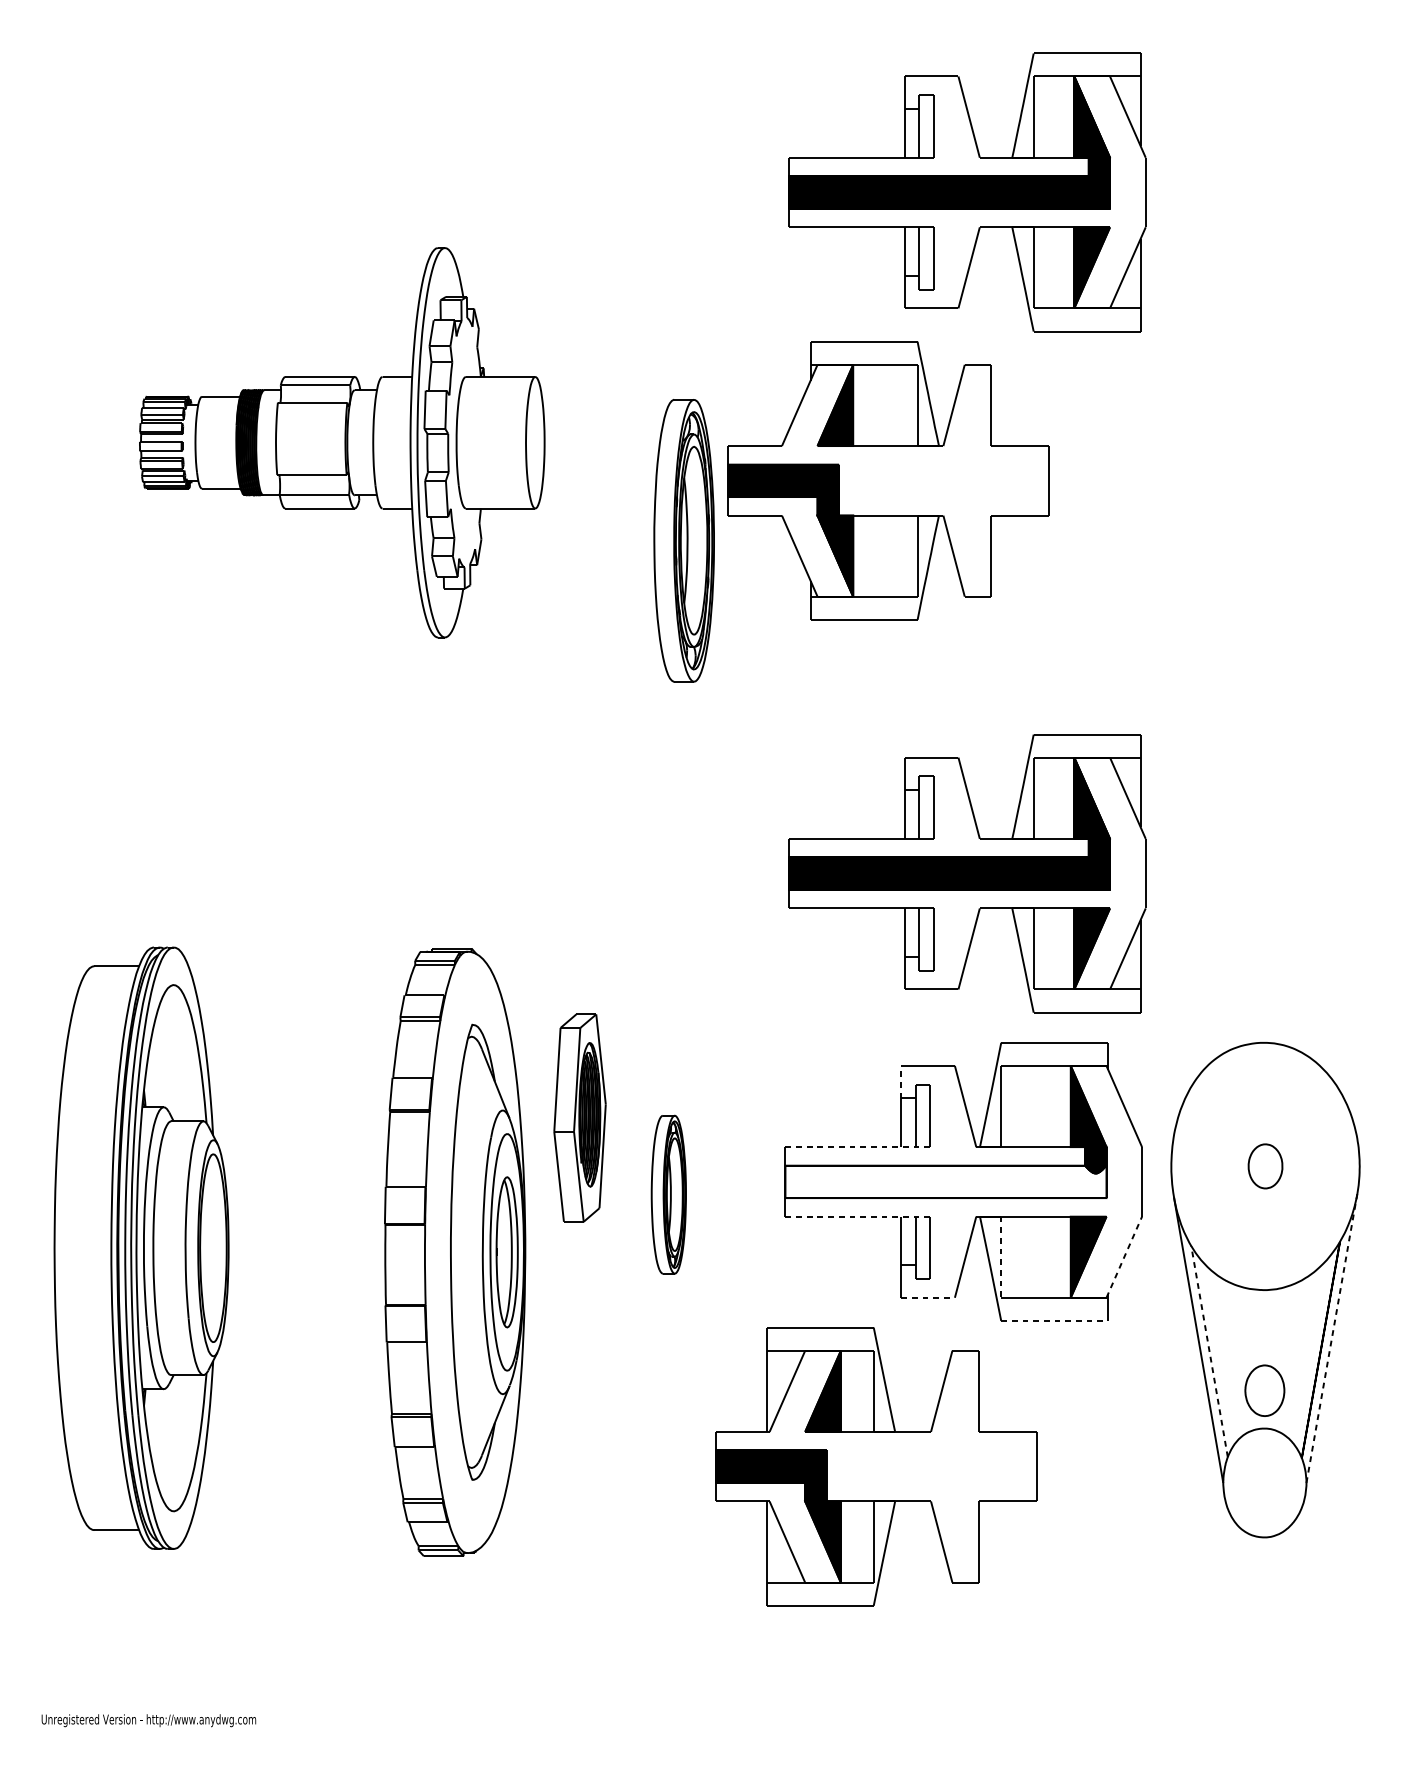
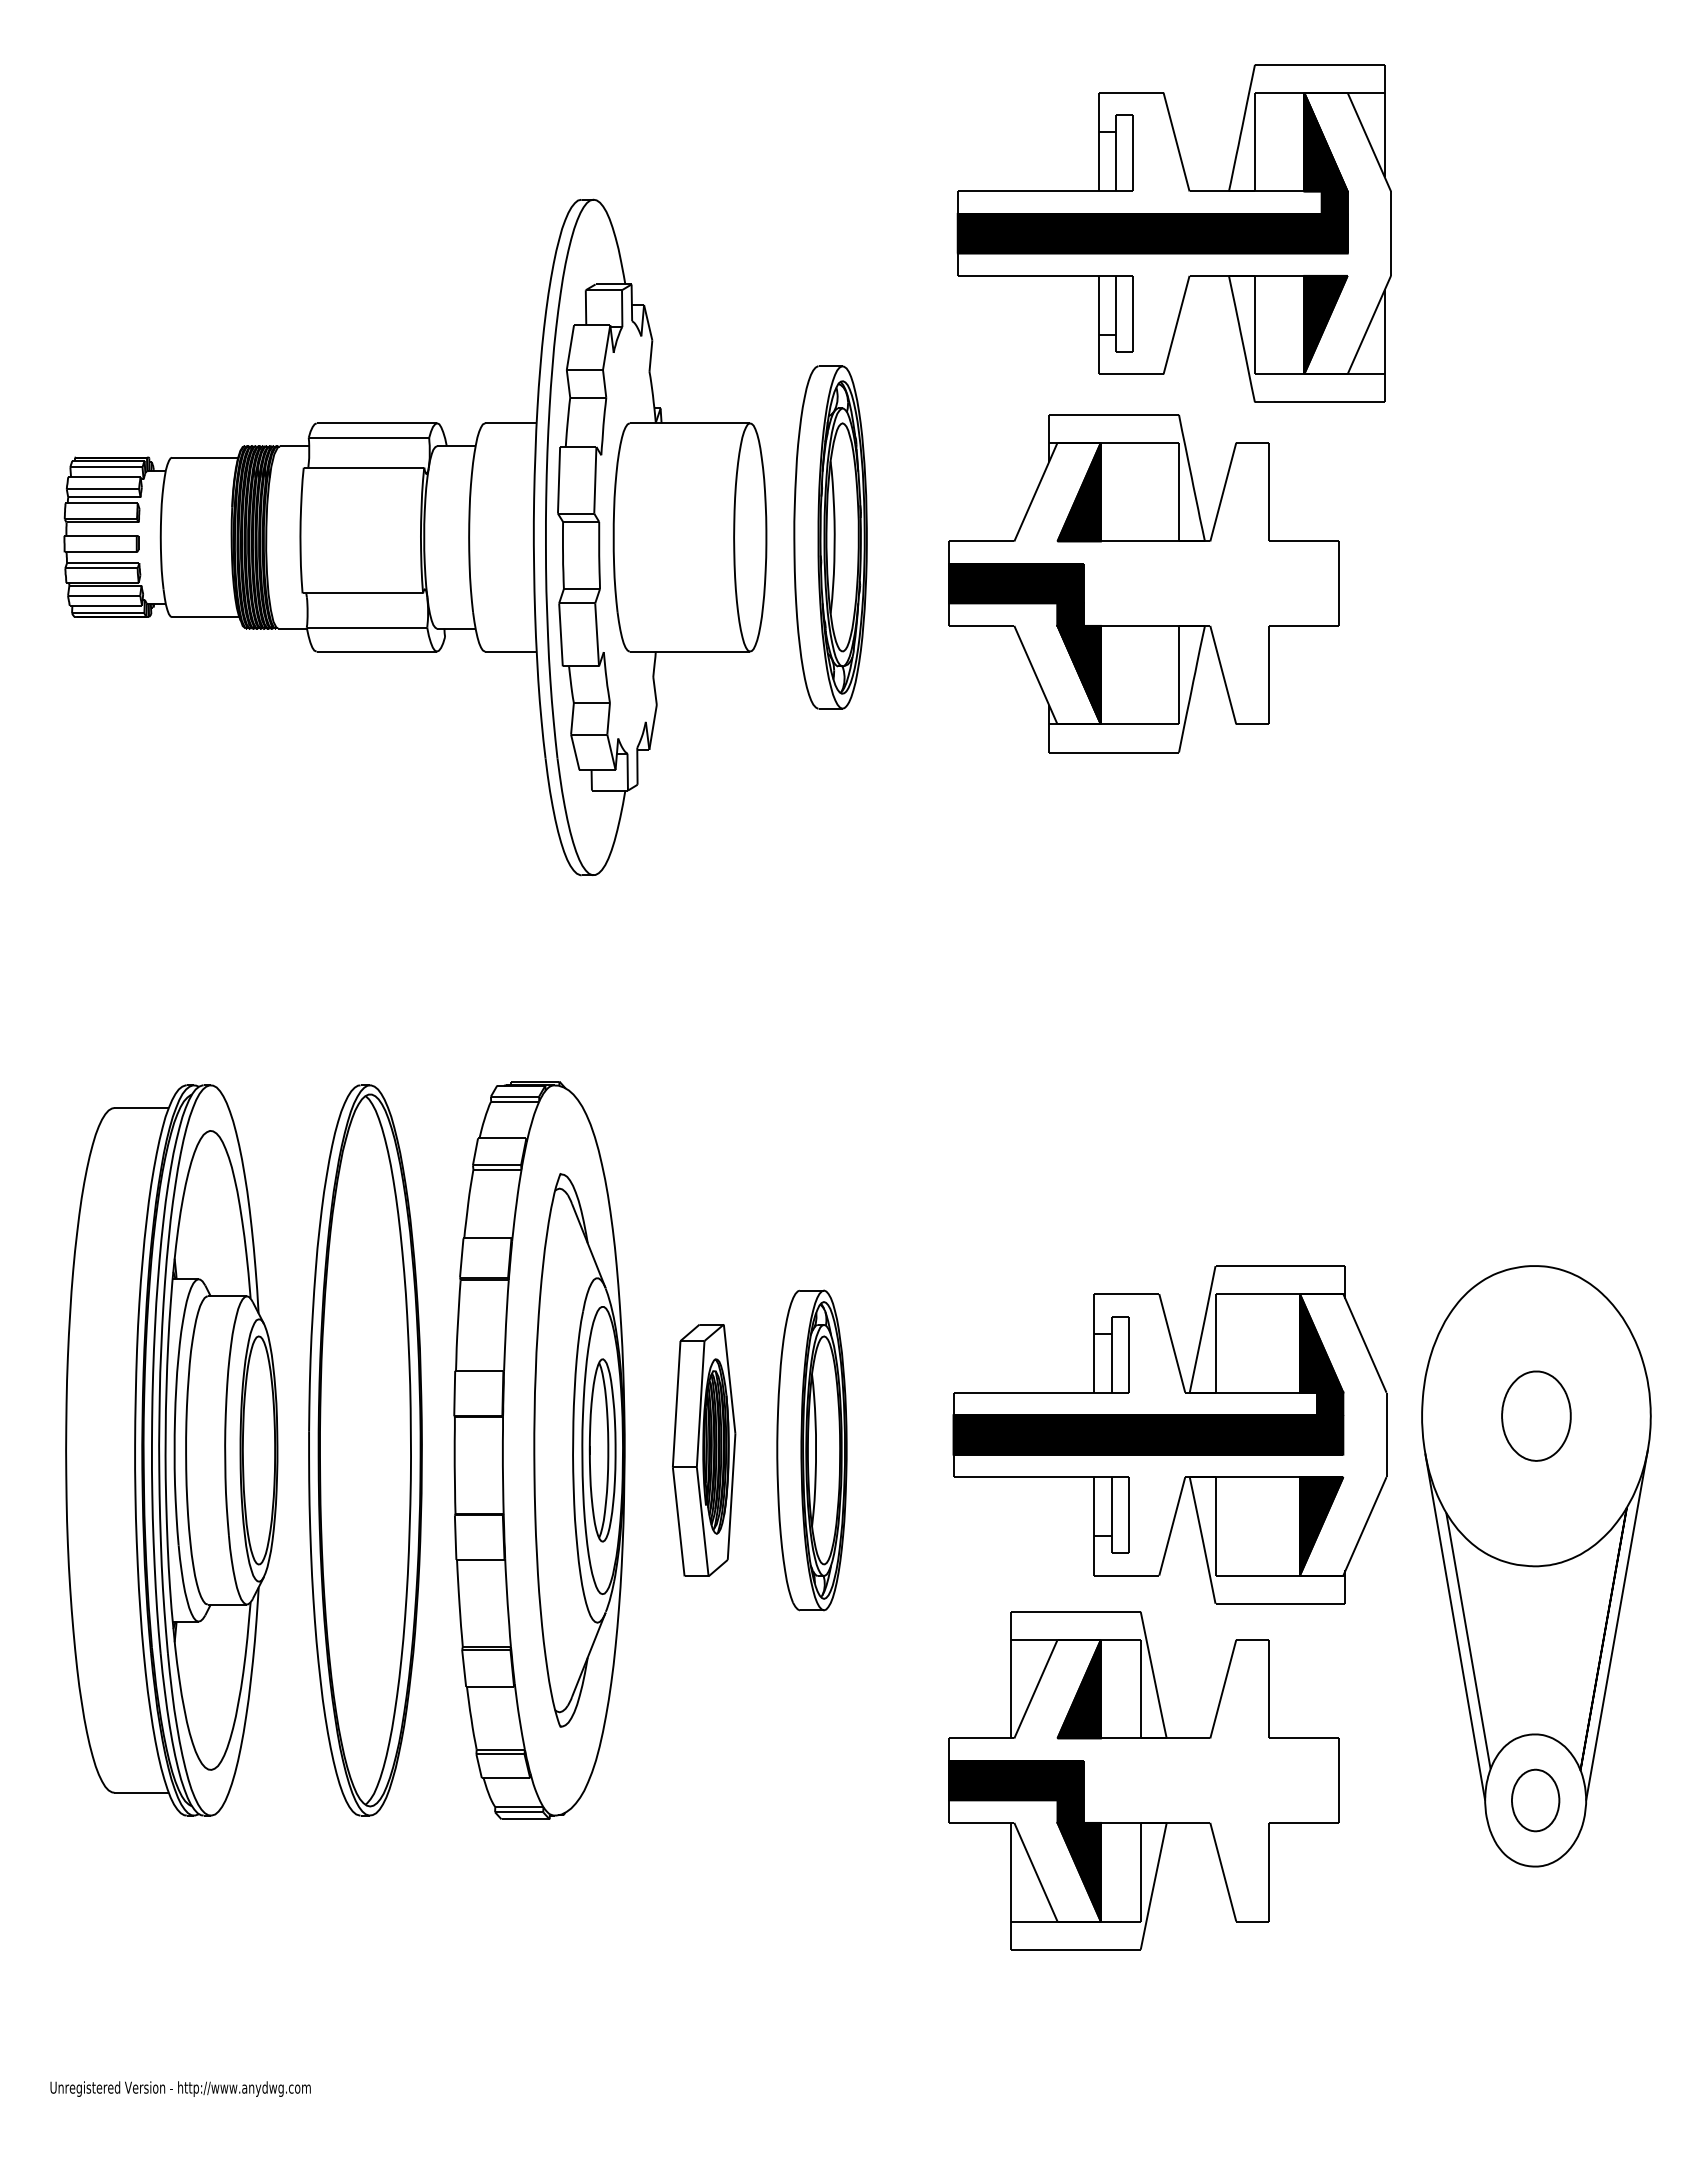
part: (342, 442) -> (415, 537), size x1.43
part: (888, 480) -> (1143, 583), moved
part: (684, 540) -> (830, 537), moved
part: (966, 873) -> (1173, 1060), removed
line: (901, 1081) -> (1094, 1313), dashed -> solid
part: (580, 1118) -> (704, 1450), moved
line: (857, 1146) -> (1041, 1392), dashed -> solid
part: (1265, 1165) -> (1536, 1415), size x1.67
fill: (946, 1181) -> (1148, 1434), added
part: (301, 1194) -> (365, 1450), added
part: (668, 1194) -> (811, 1450), size x1.67
line: (857, 1216) -> (1041, 1477), dashed -> solid
part: (141, 1248) -> (171, 1450), moved
part: (455, 1252) -> (539, 1450), moved
line: (1001, 1257) -> (1215, 1526), dashed -> solid
line: (1123, 1257) -> (1364, 1526), dashed -> solid
line: (927, 1297) -> (1126, 1575), dashed -> solid
line: (1054, 1320) -> (1280, 1603), dashed -> solid
line: (1332, 1338) -> (1617, 1624), dashed -> solid
line: (1209, 1351) -> (1468, 1640), dashed -> solid
part: (1264, 1390) -> (1535, 1800), moved
part: (876, 1466) -> (1143, 1780), moved

